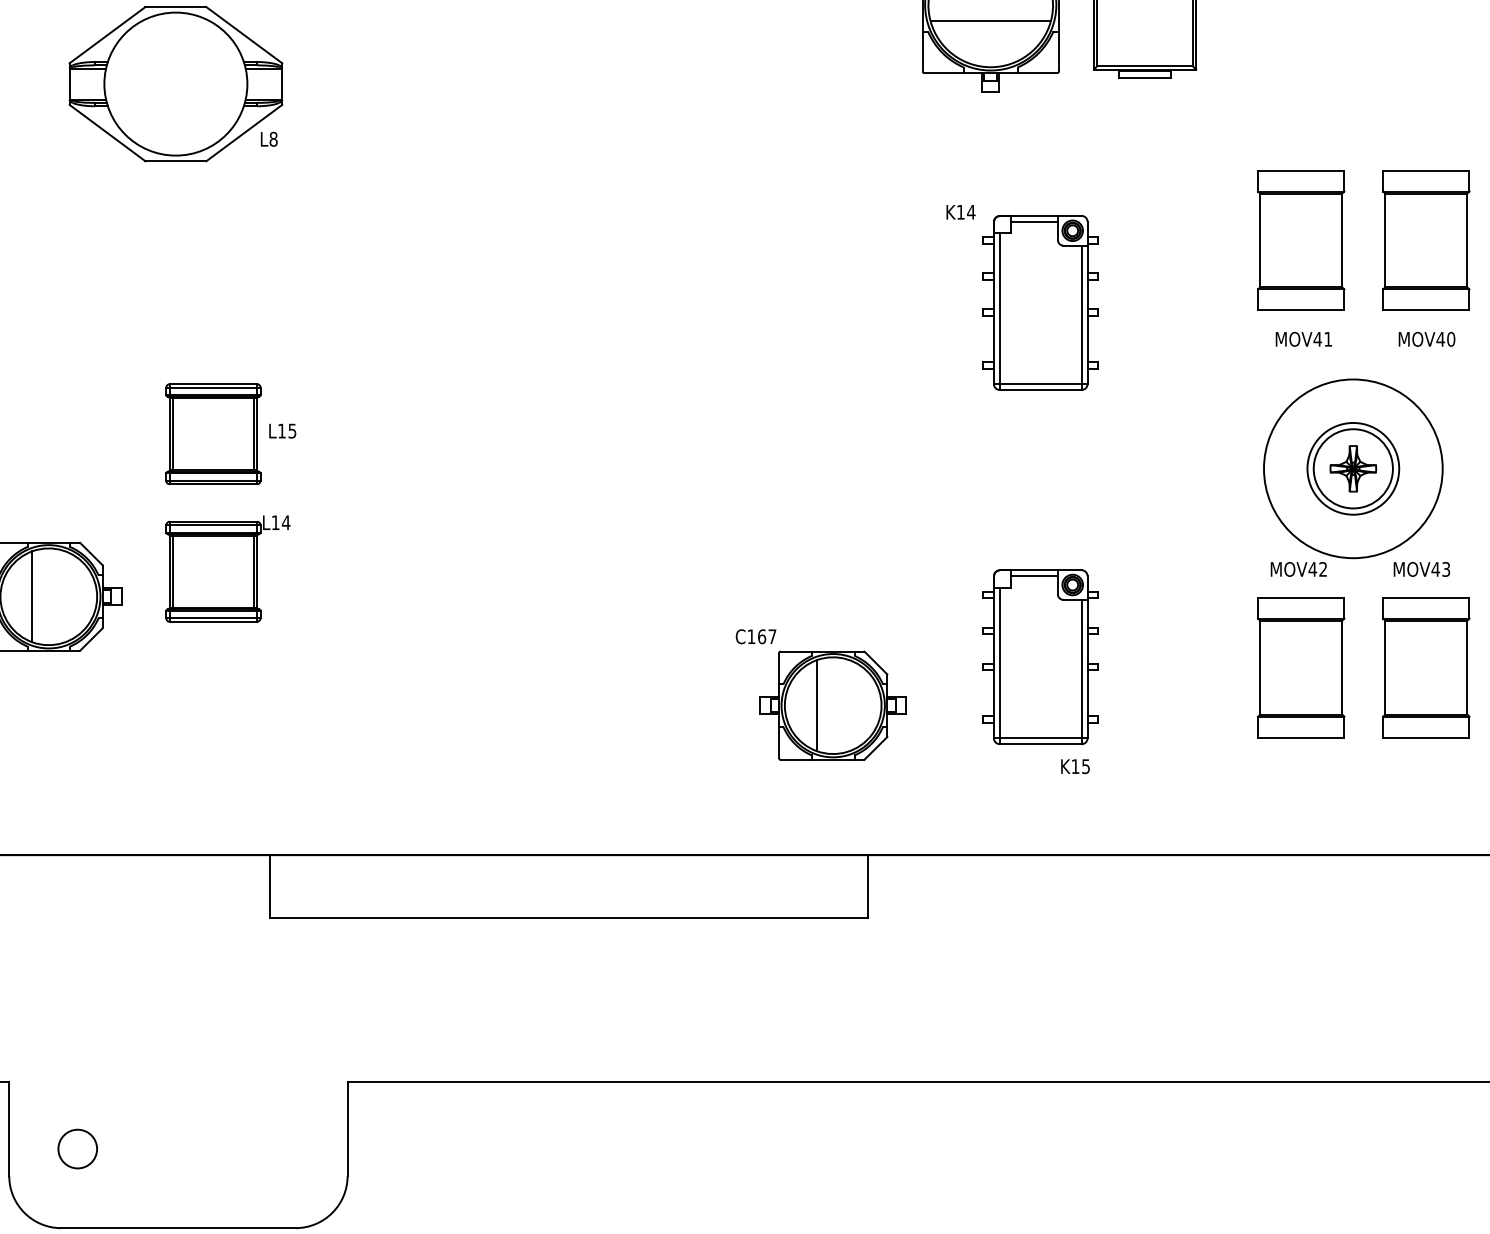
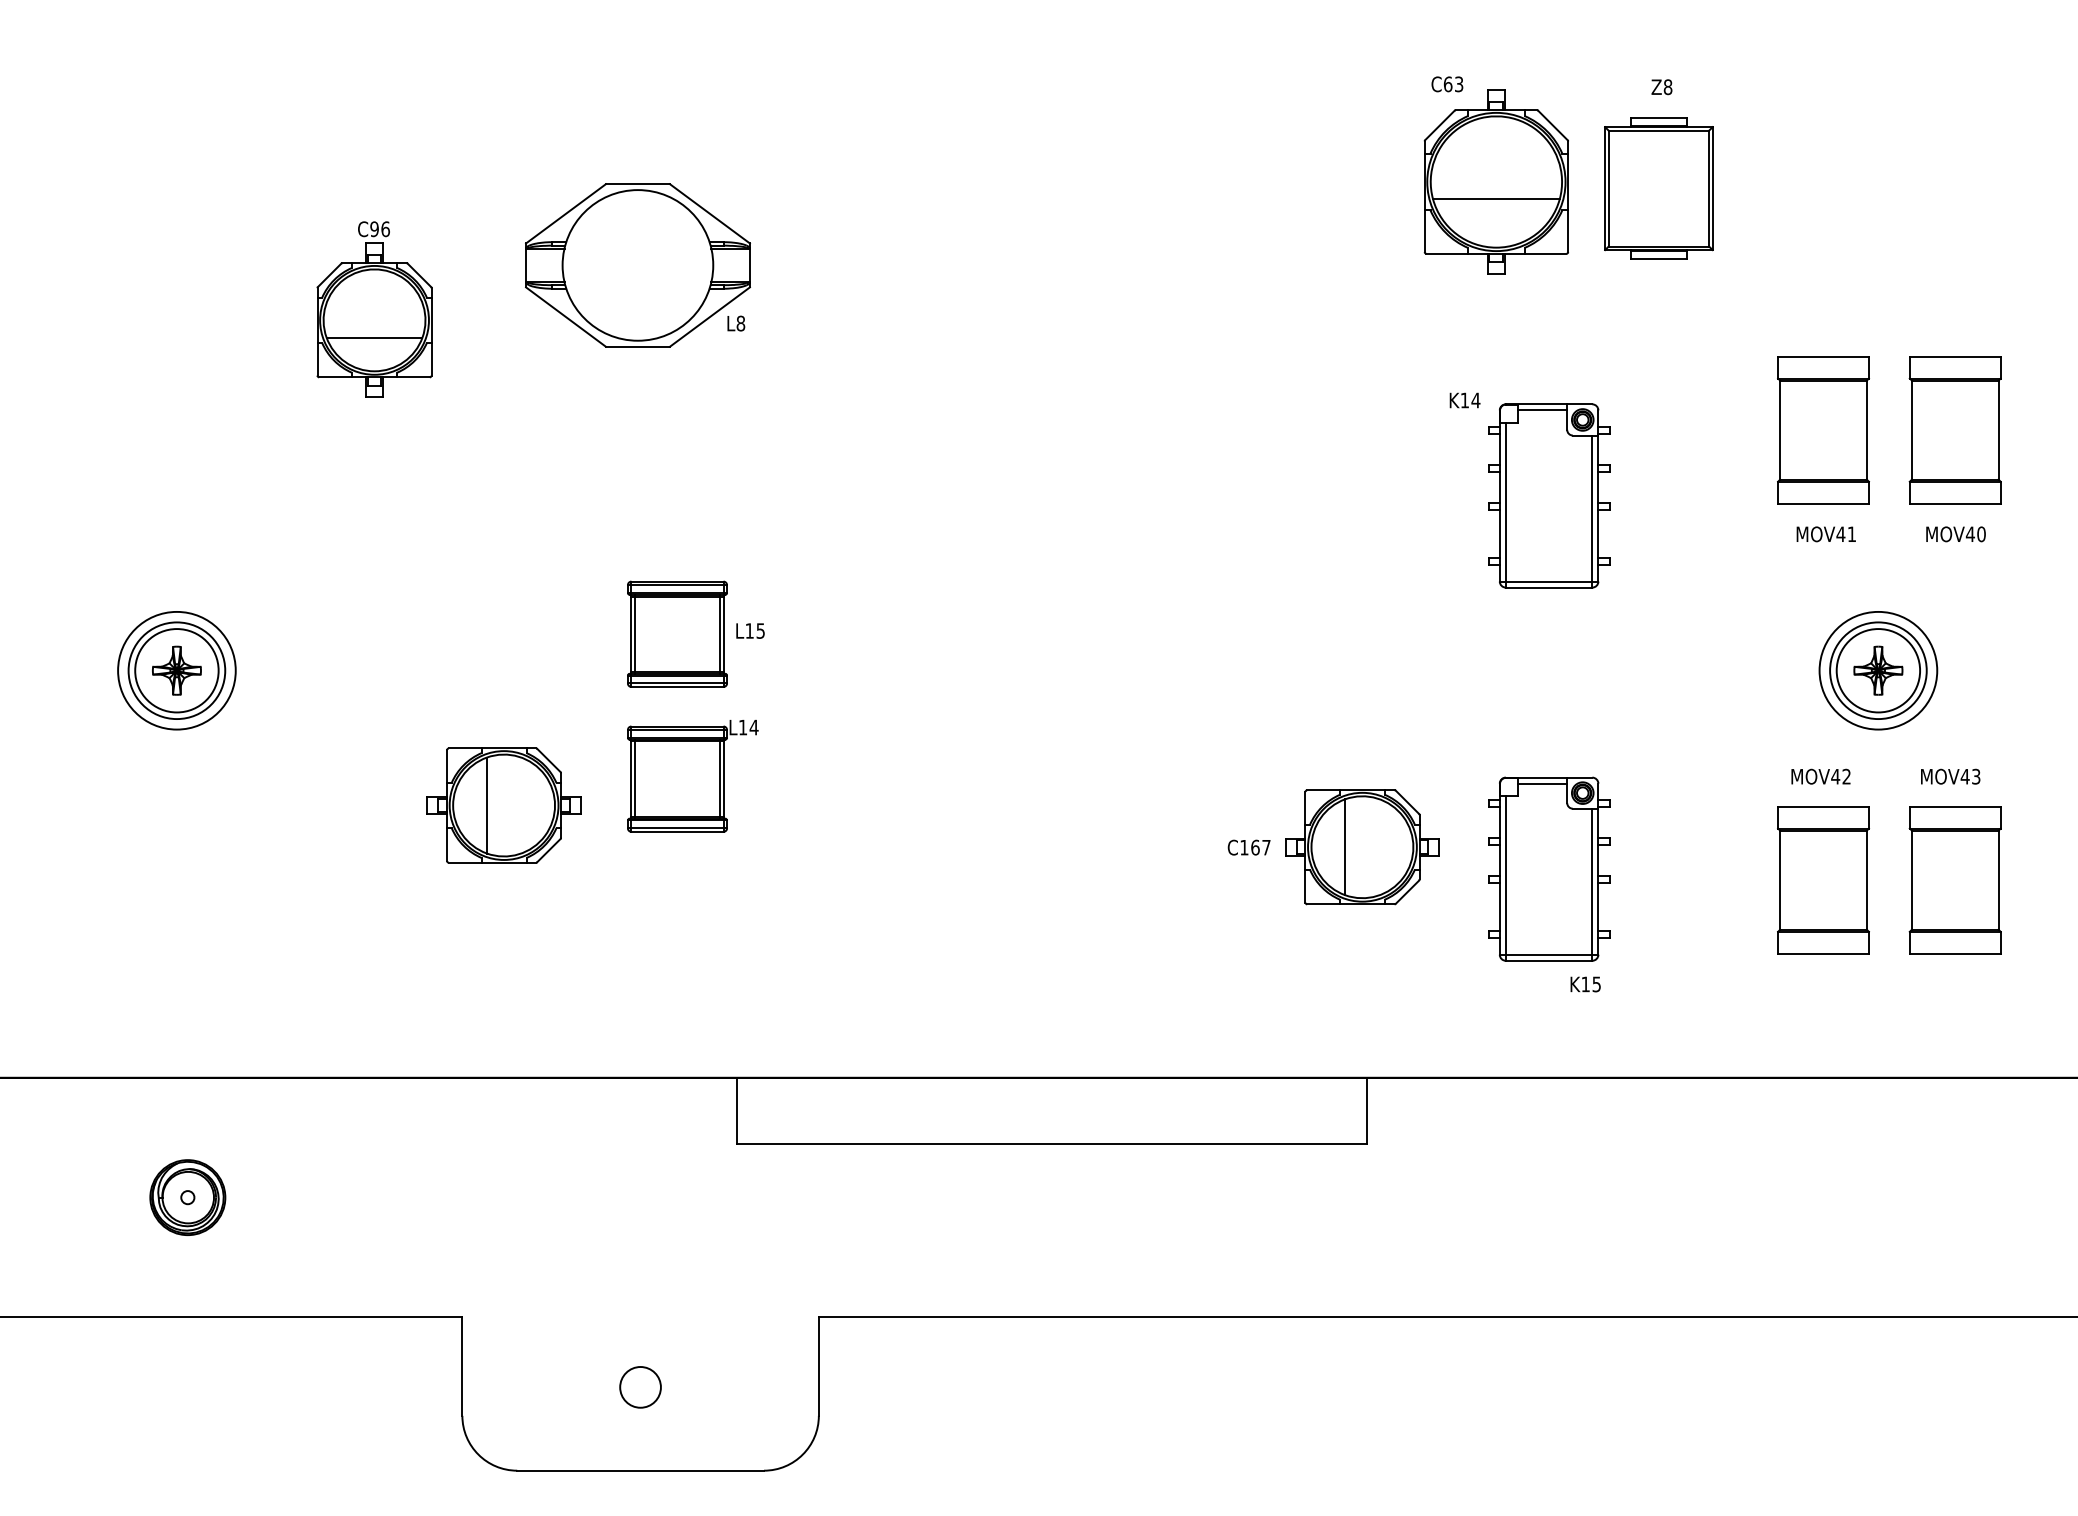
circle: (1353, 468) -> (1878, 670), size x0.62
part: (833, 705) -> (1362, 847), moved
circle: (77, 1149) -> (640, 1387), moved

